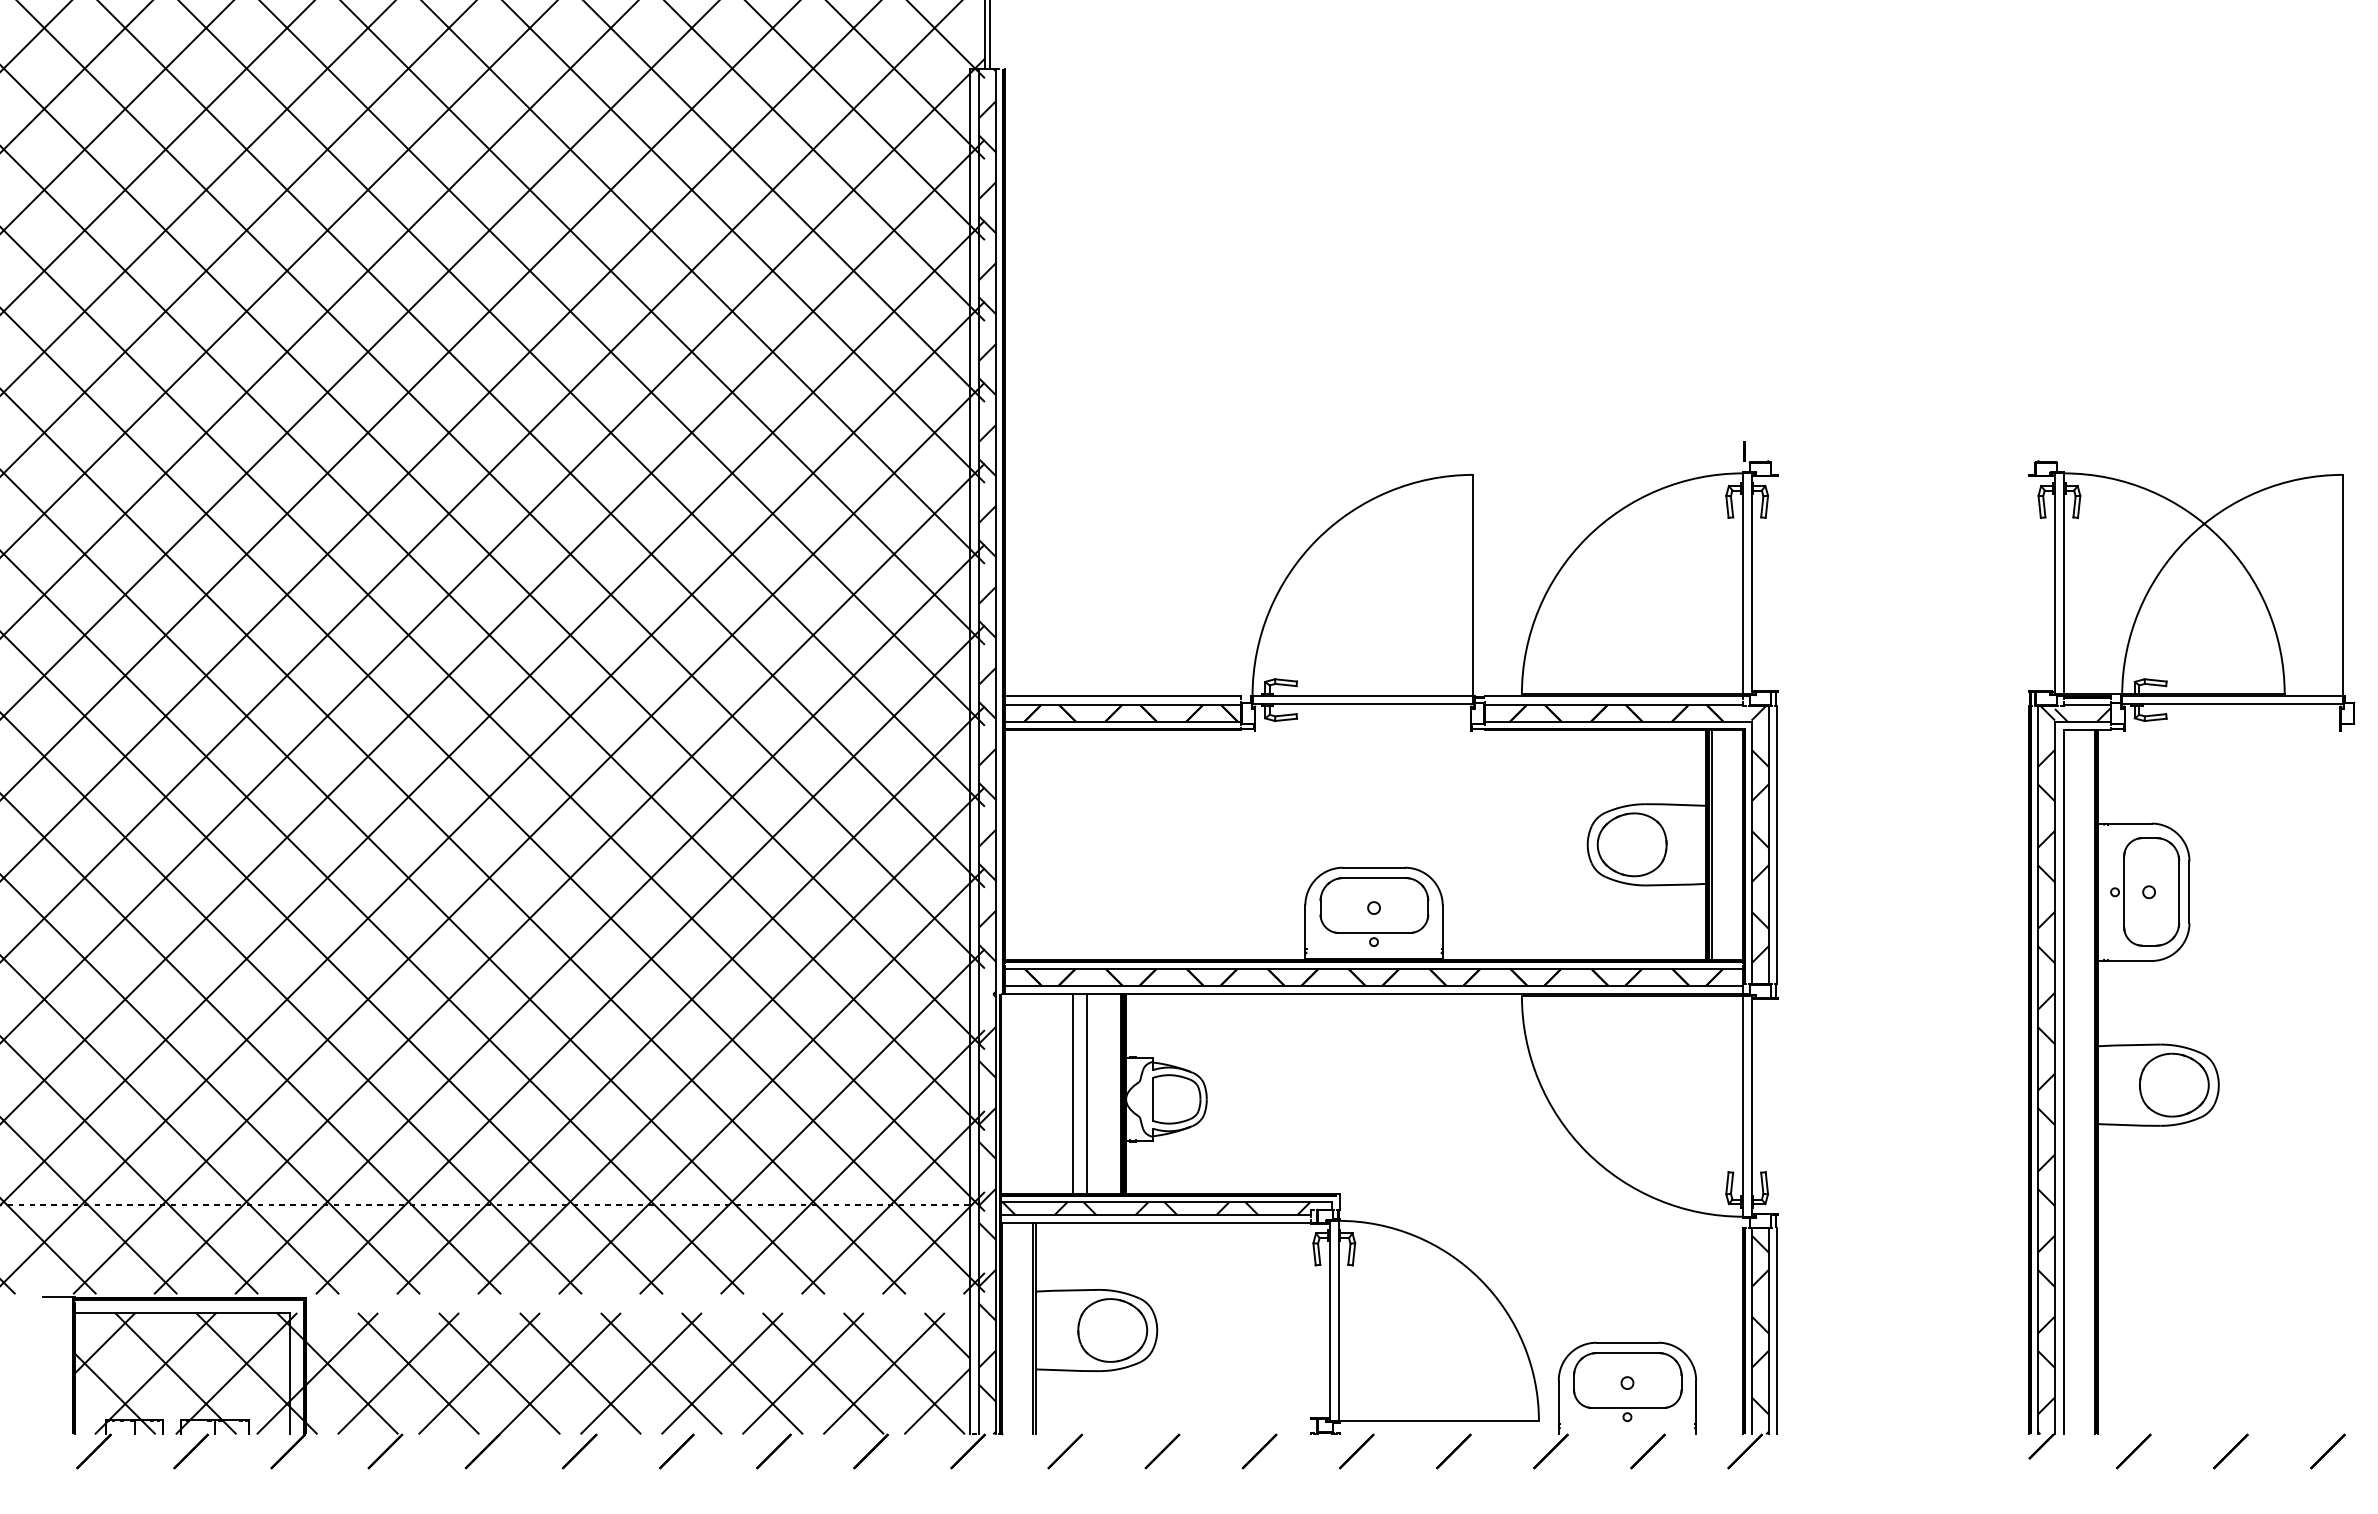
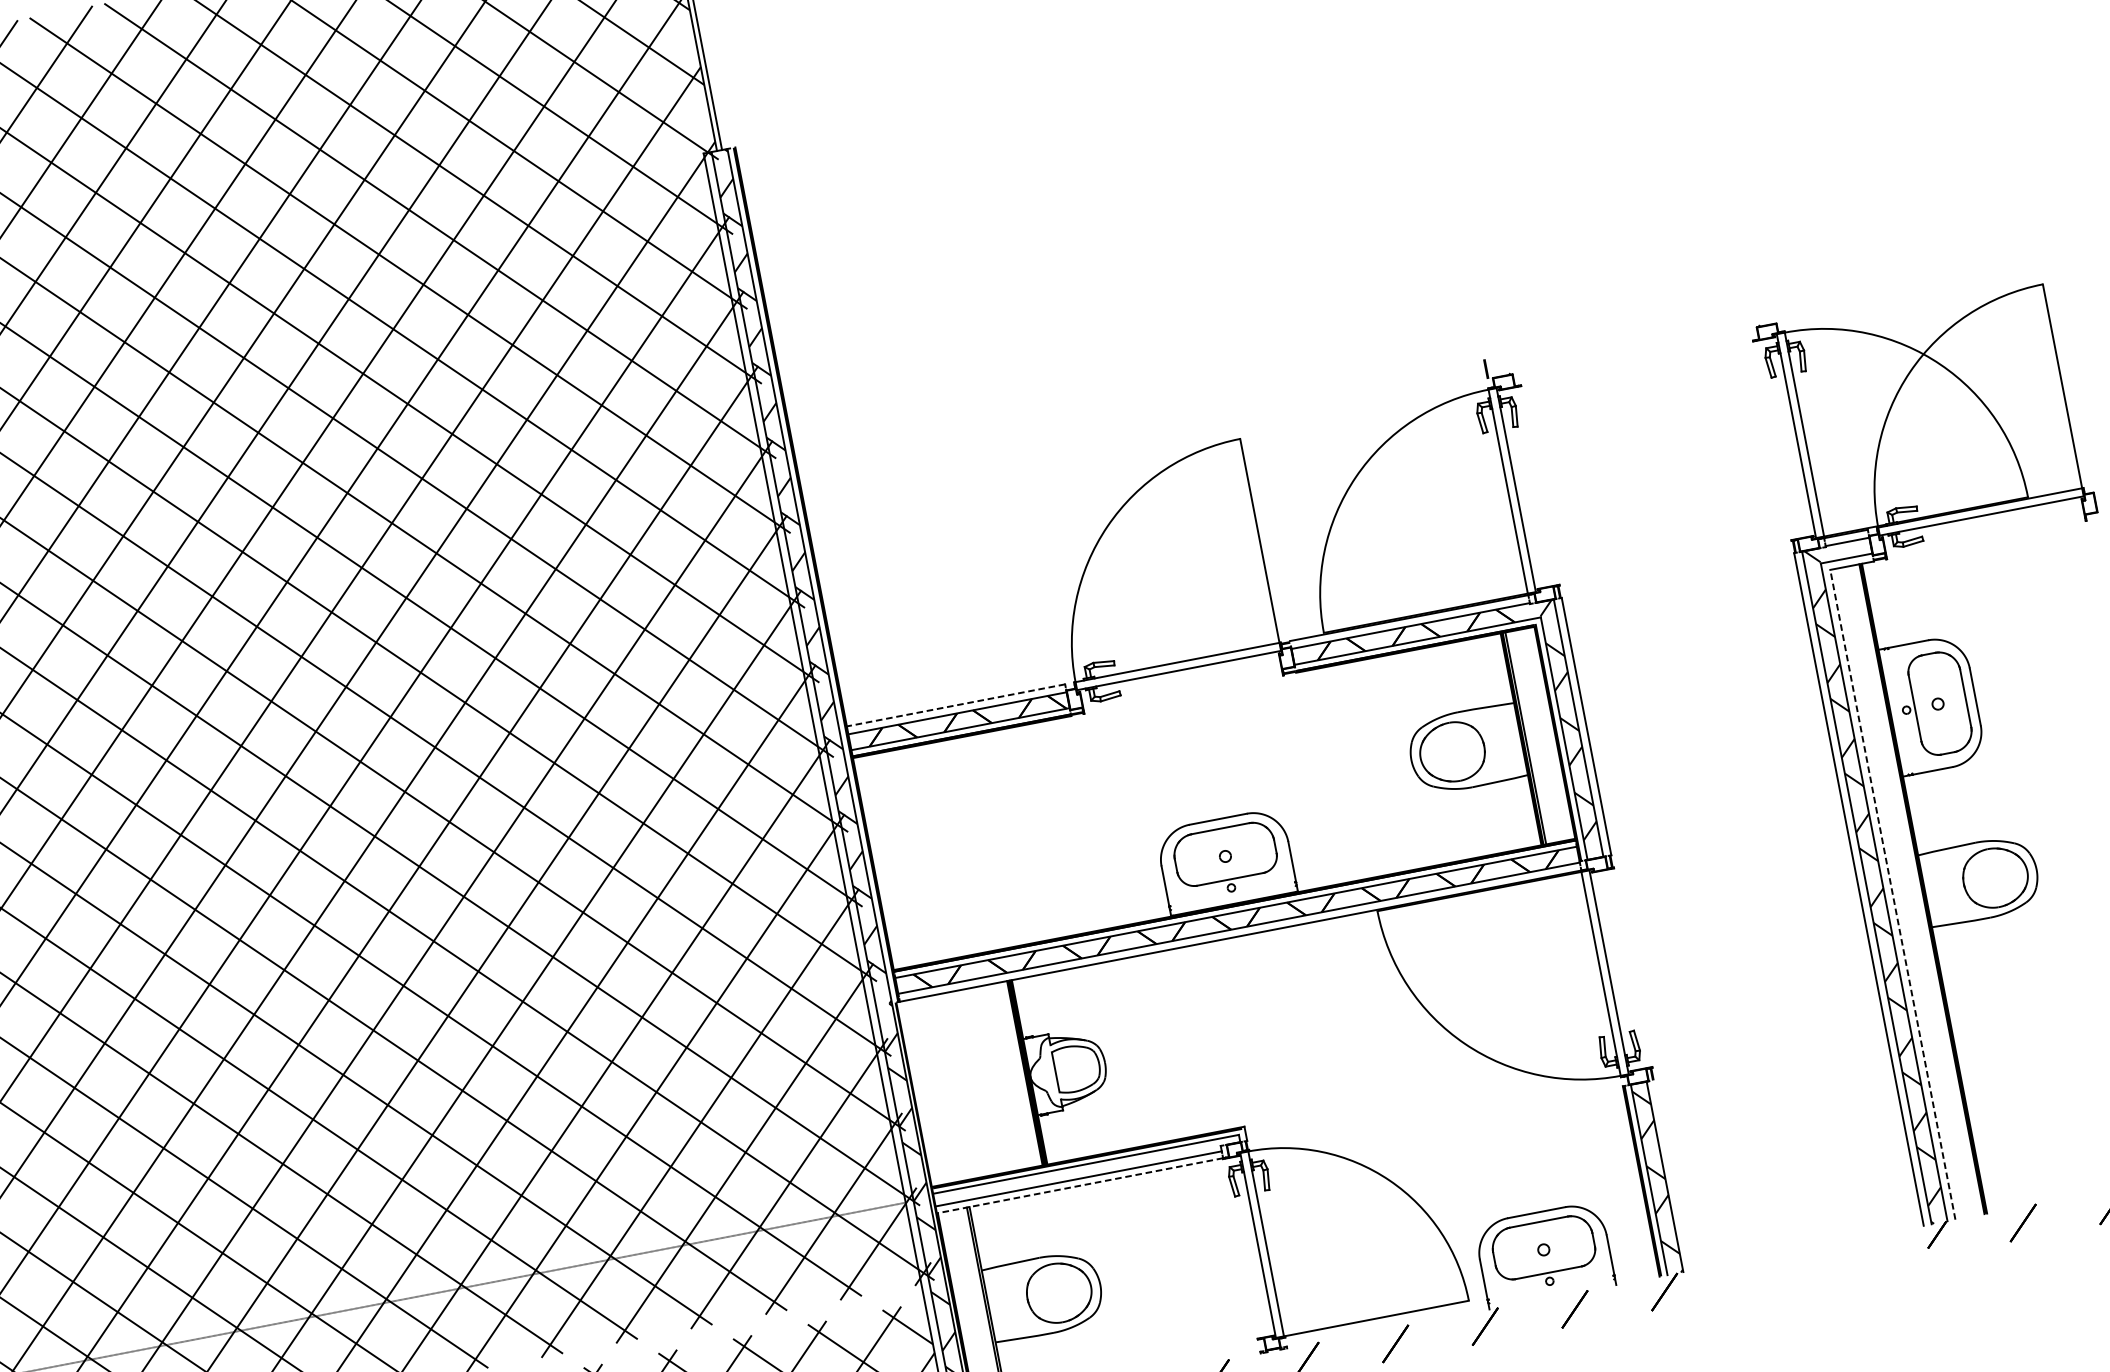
line: (1122, 696) -> (955, 705), solid -> dashed
fill: (2086, 697) -> (1845, 535), removed
hatch: (2082, 714) -> (1844, 551), removed
fill: (2030, 1069) -> (1860, 888), removed
line: (2063, 1082) -> (1892, 894), solid -> dashed
line: (1073, 1094) -> (981, 1081), removed
line: (1086, 1094) -> (993, 1079), removed
hatch: (1156, 1208) -> (1078, 1172), removed
line: (1156, 1222) -> (1080, 1185), solid -> dashed
line: (1777, 1331) -> (1673, 1175), removed

